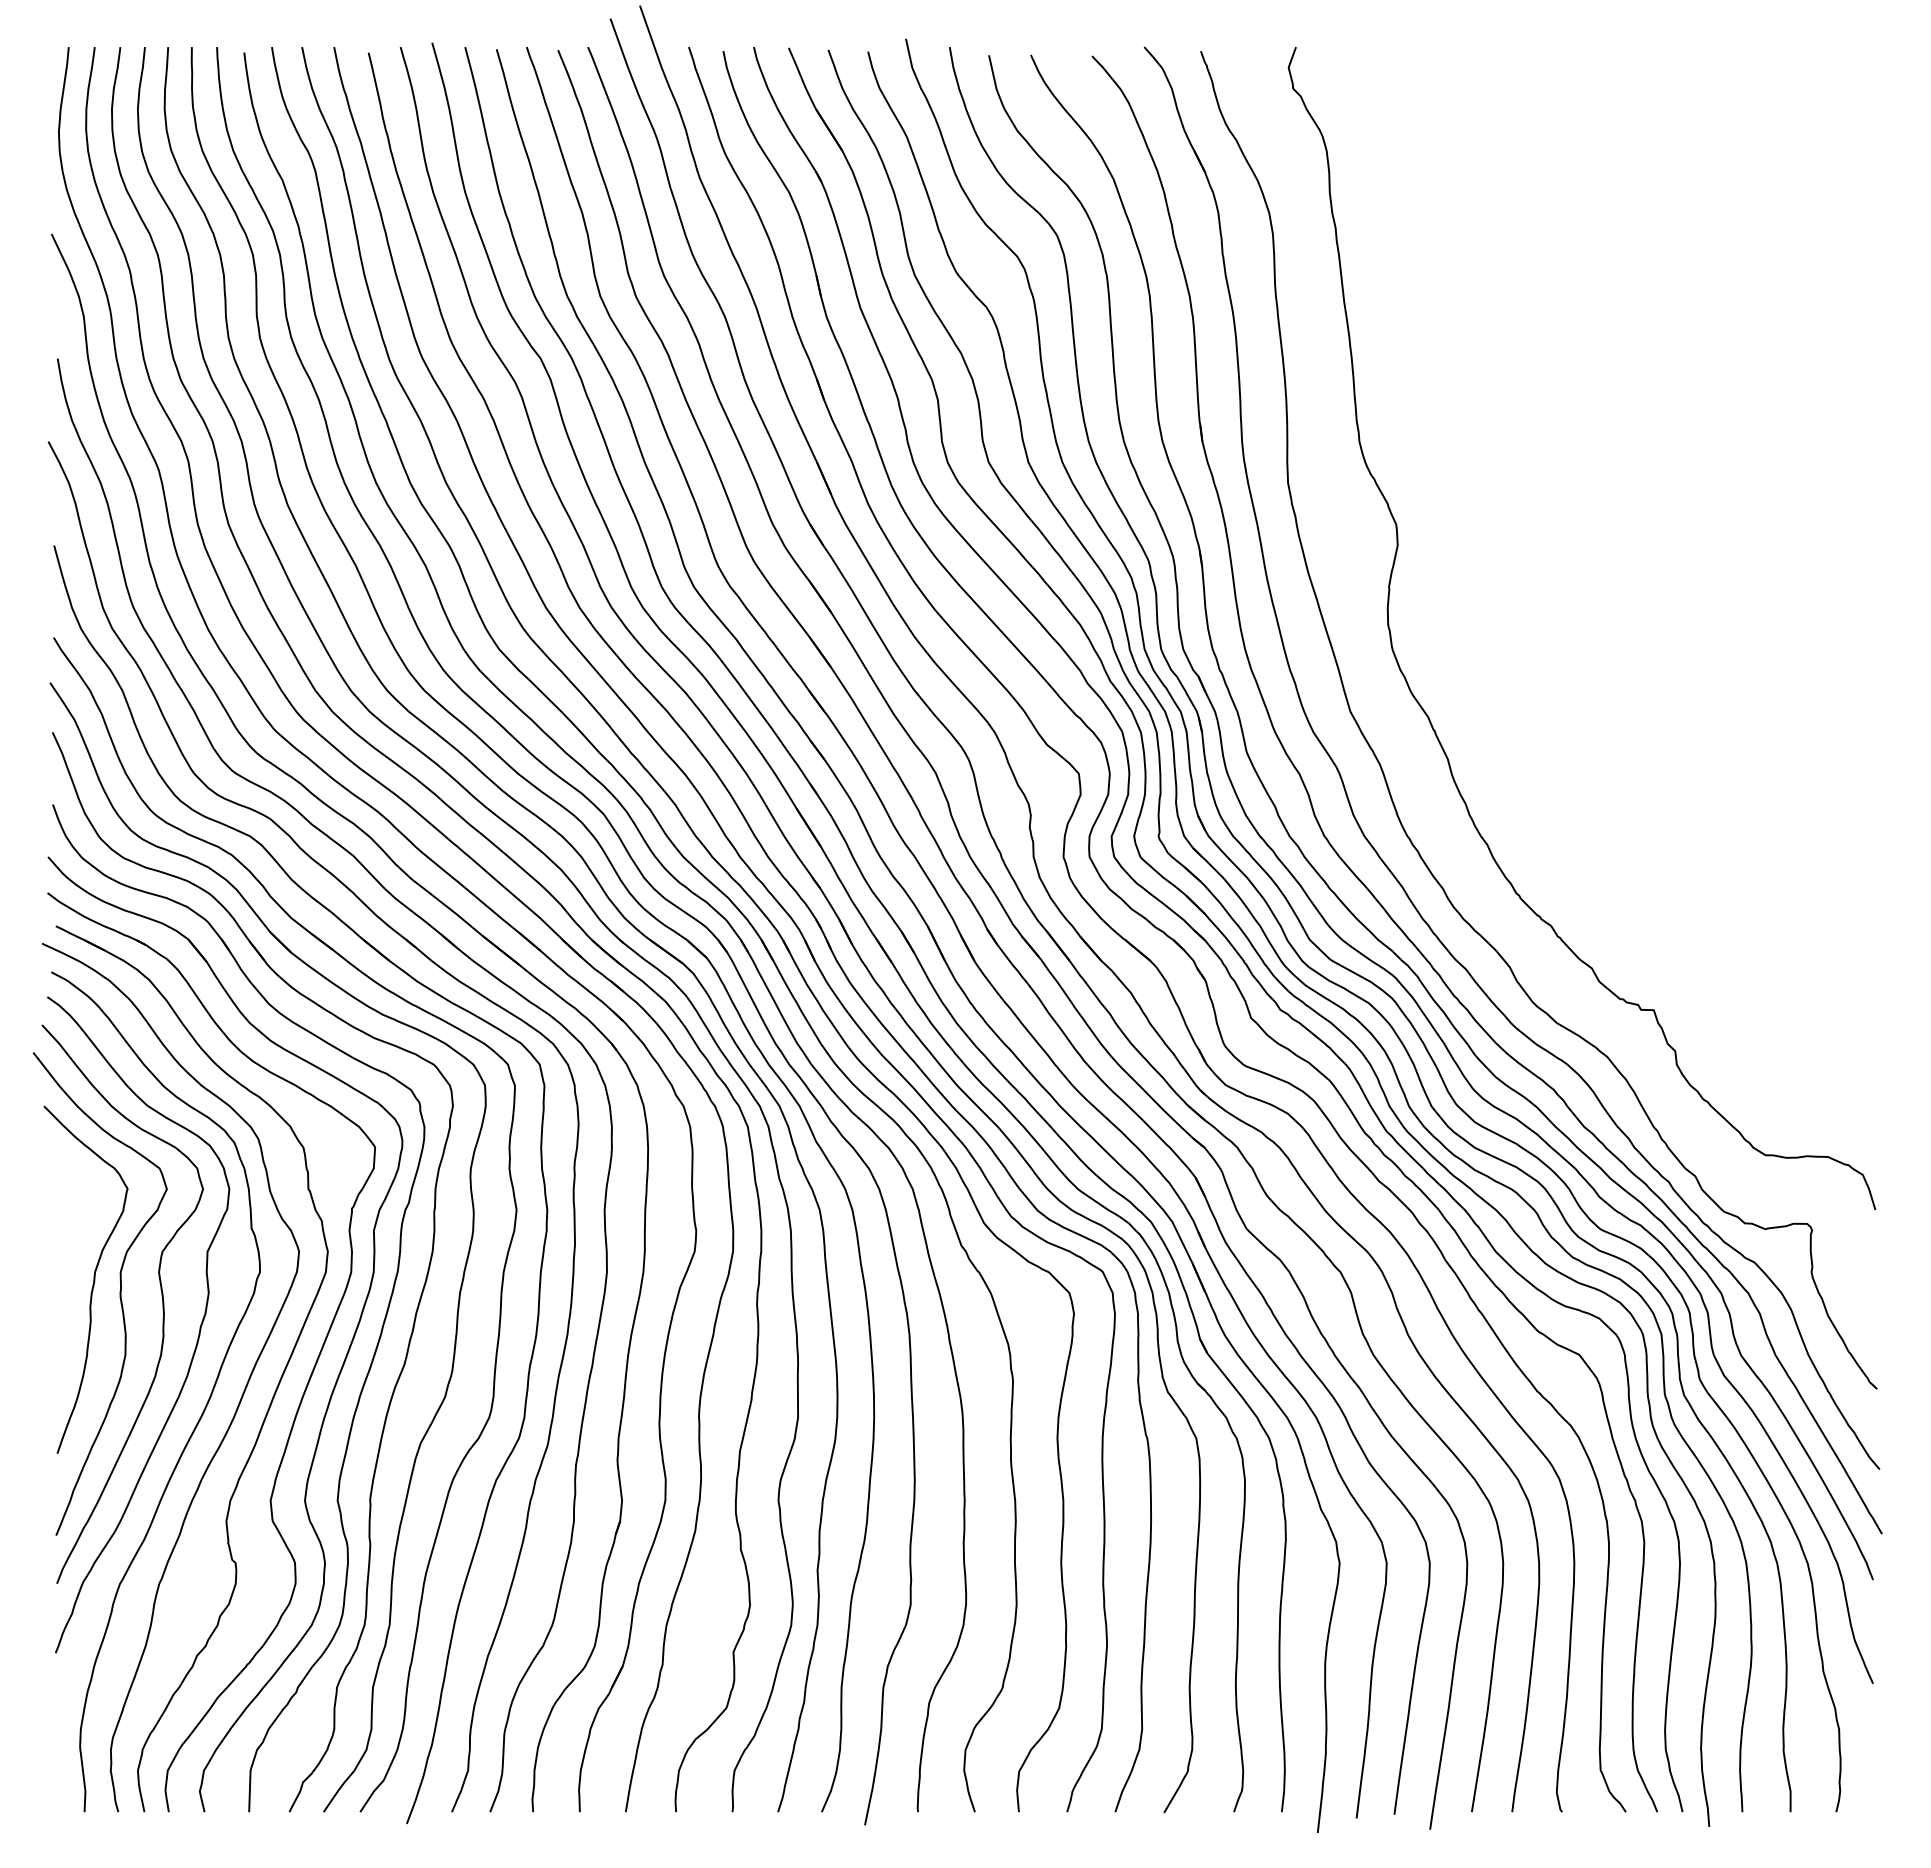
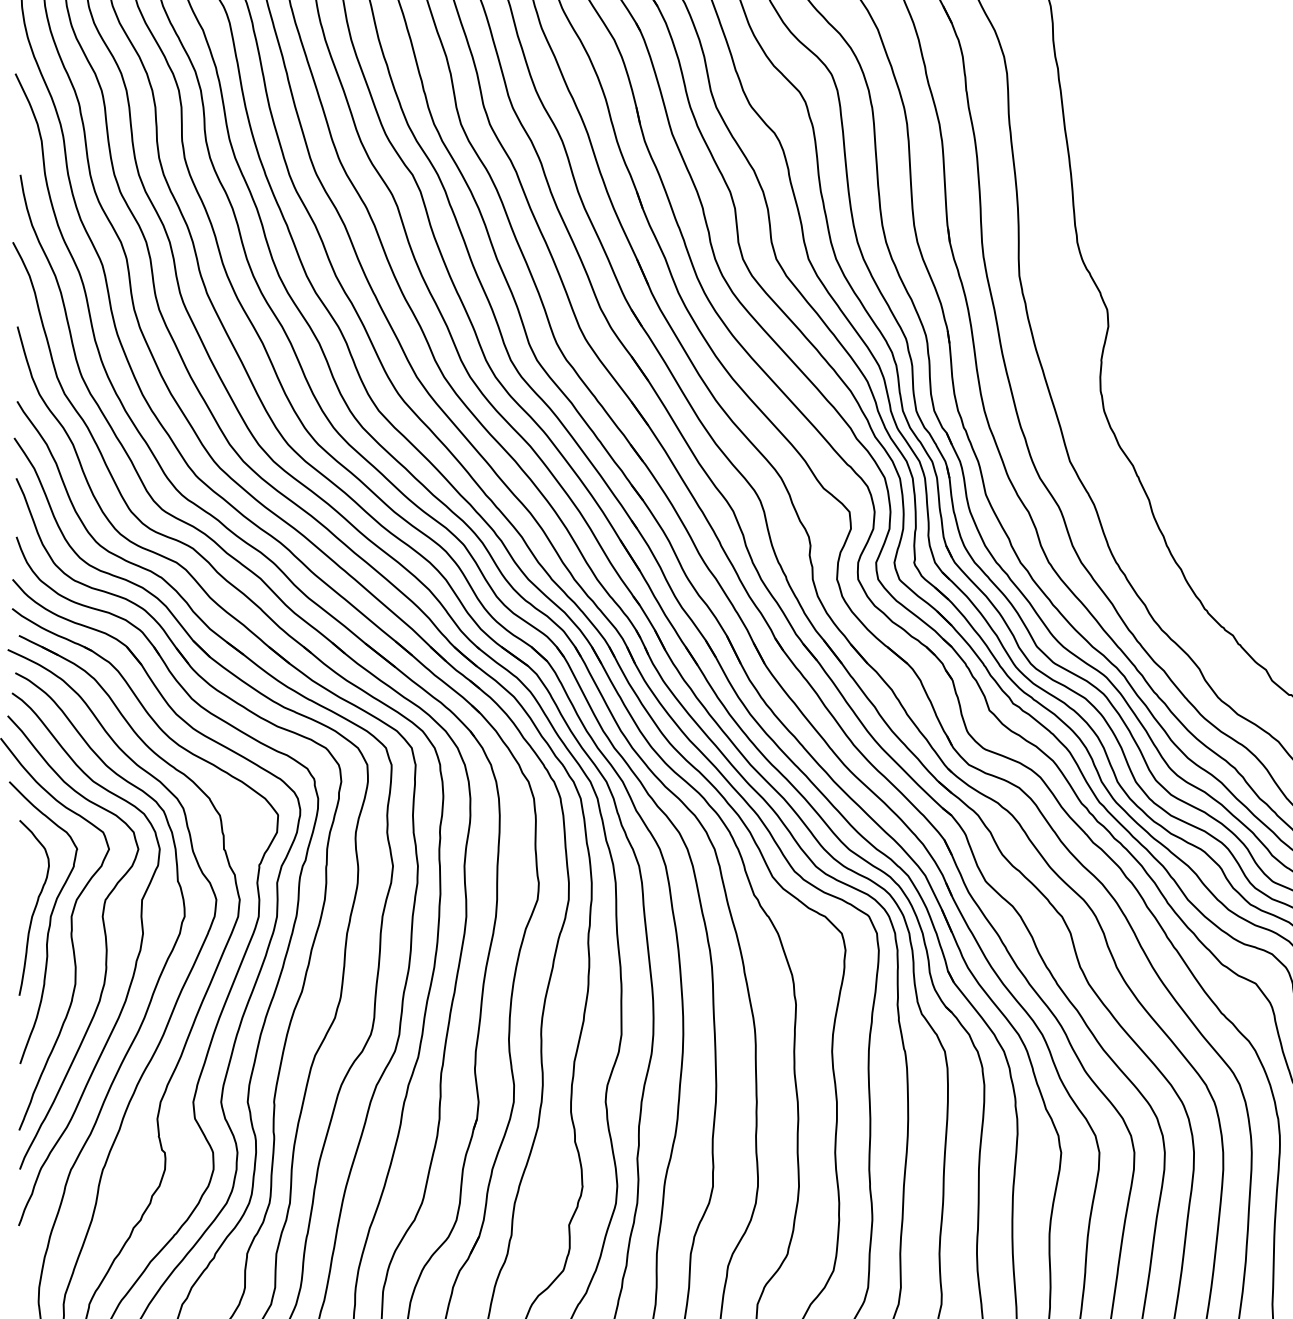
curve: (75, 1261) -> (34, 907), added

